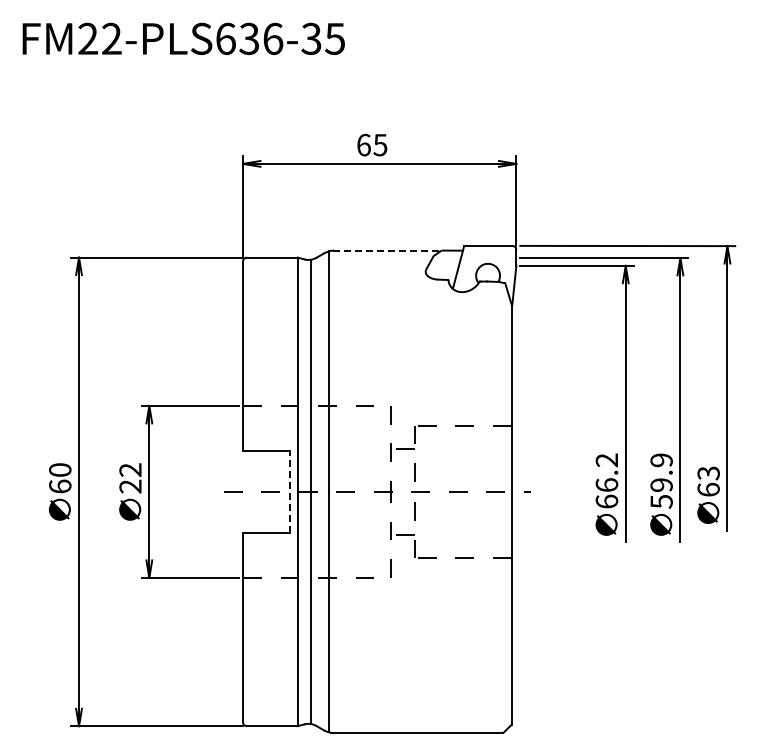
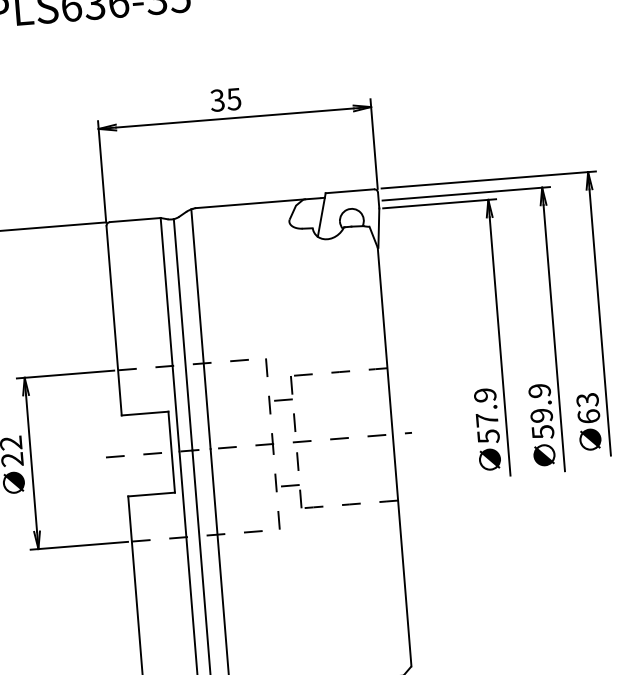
text: (363, 144) -> (217, 99), 65 -> 35
line: (388, 250) -> (250, 203), dashed -> solid
text: (606, 480) -> (486, 415), 66.2 -> 57.9
line: (289, 491) -> (171, 451), dashed -> solid

